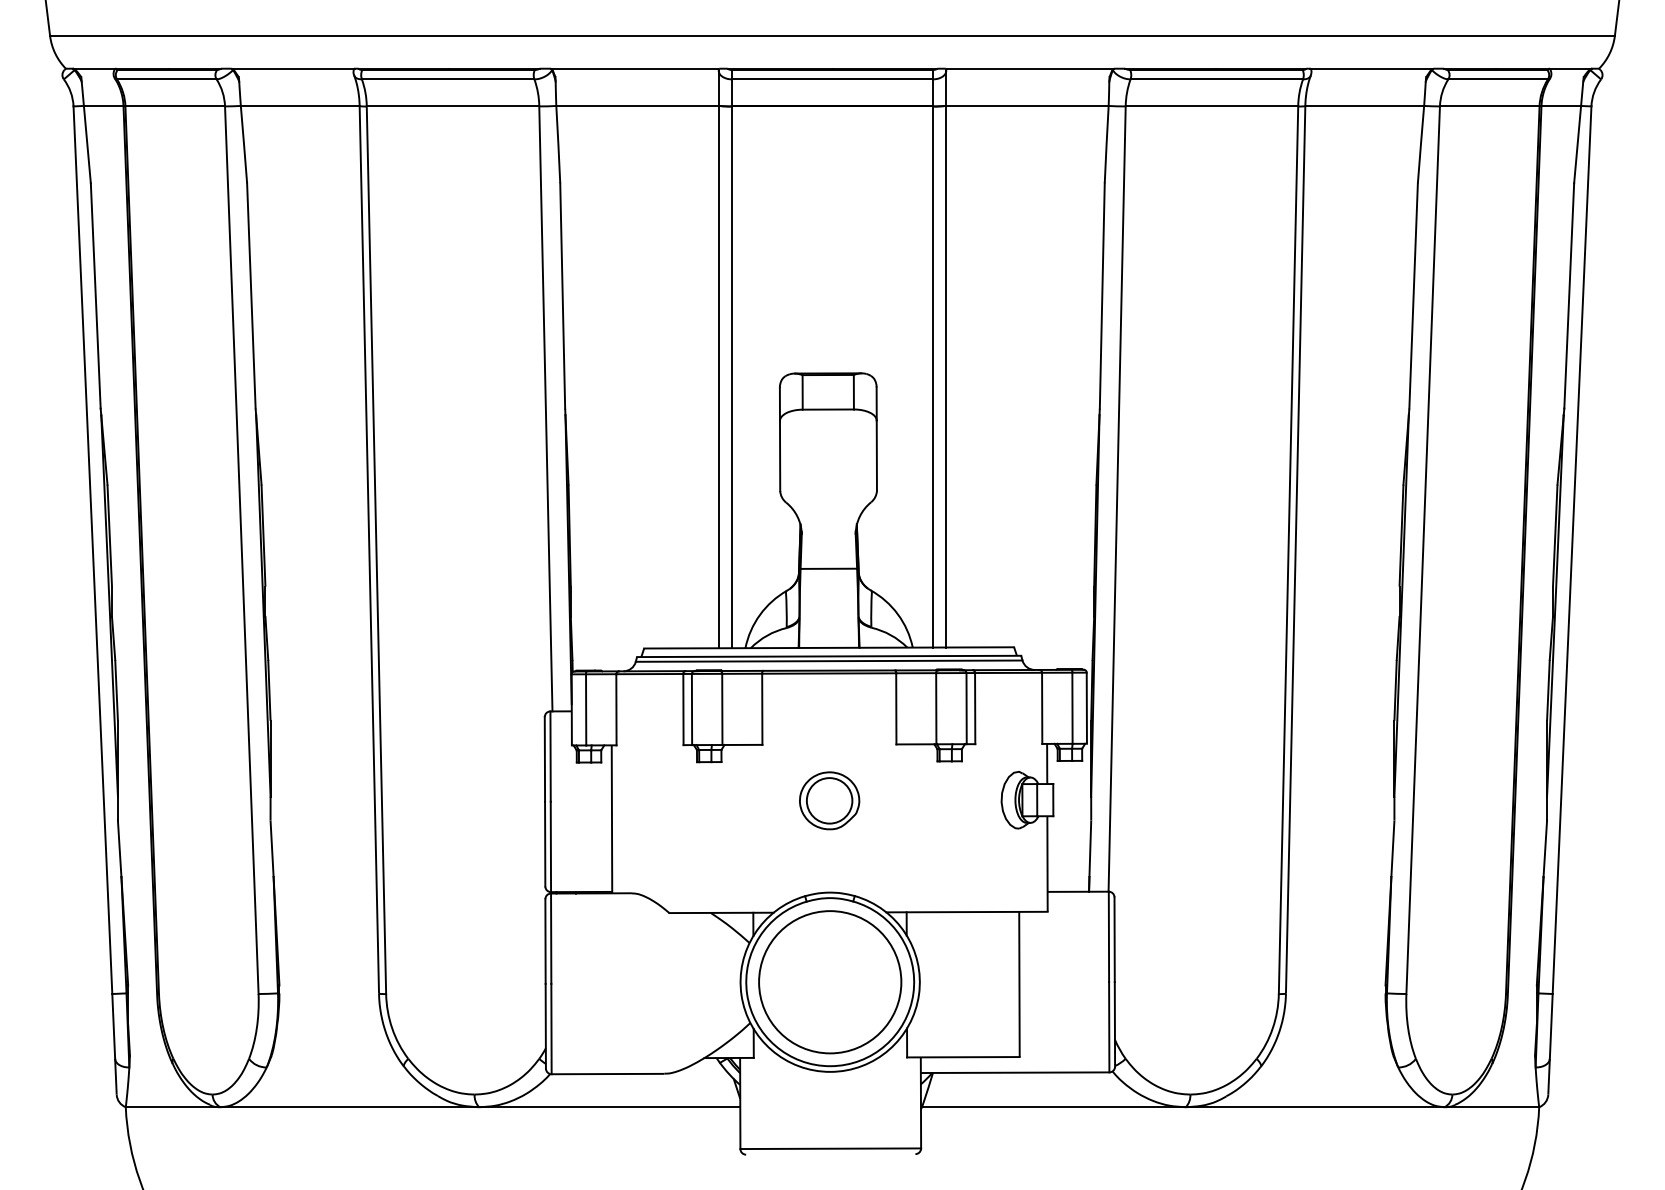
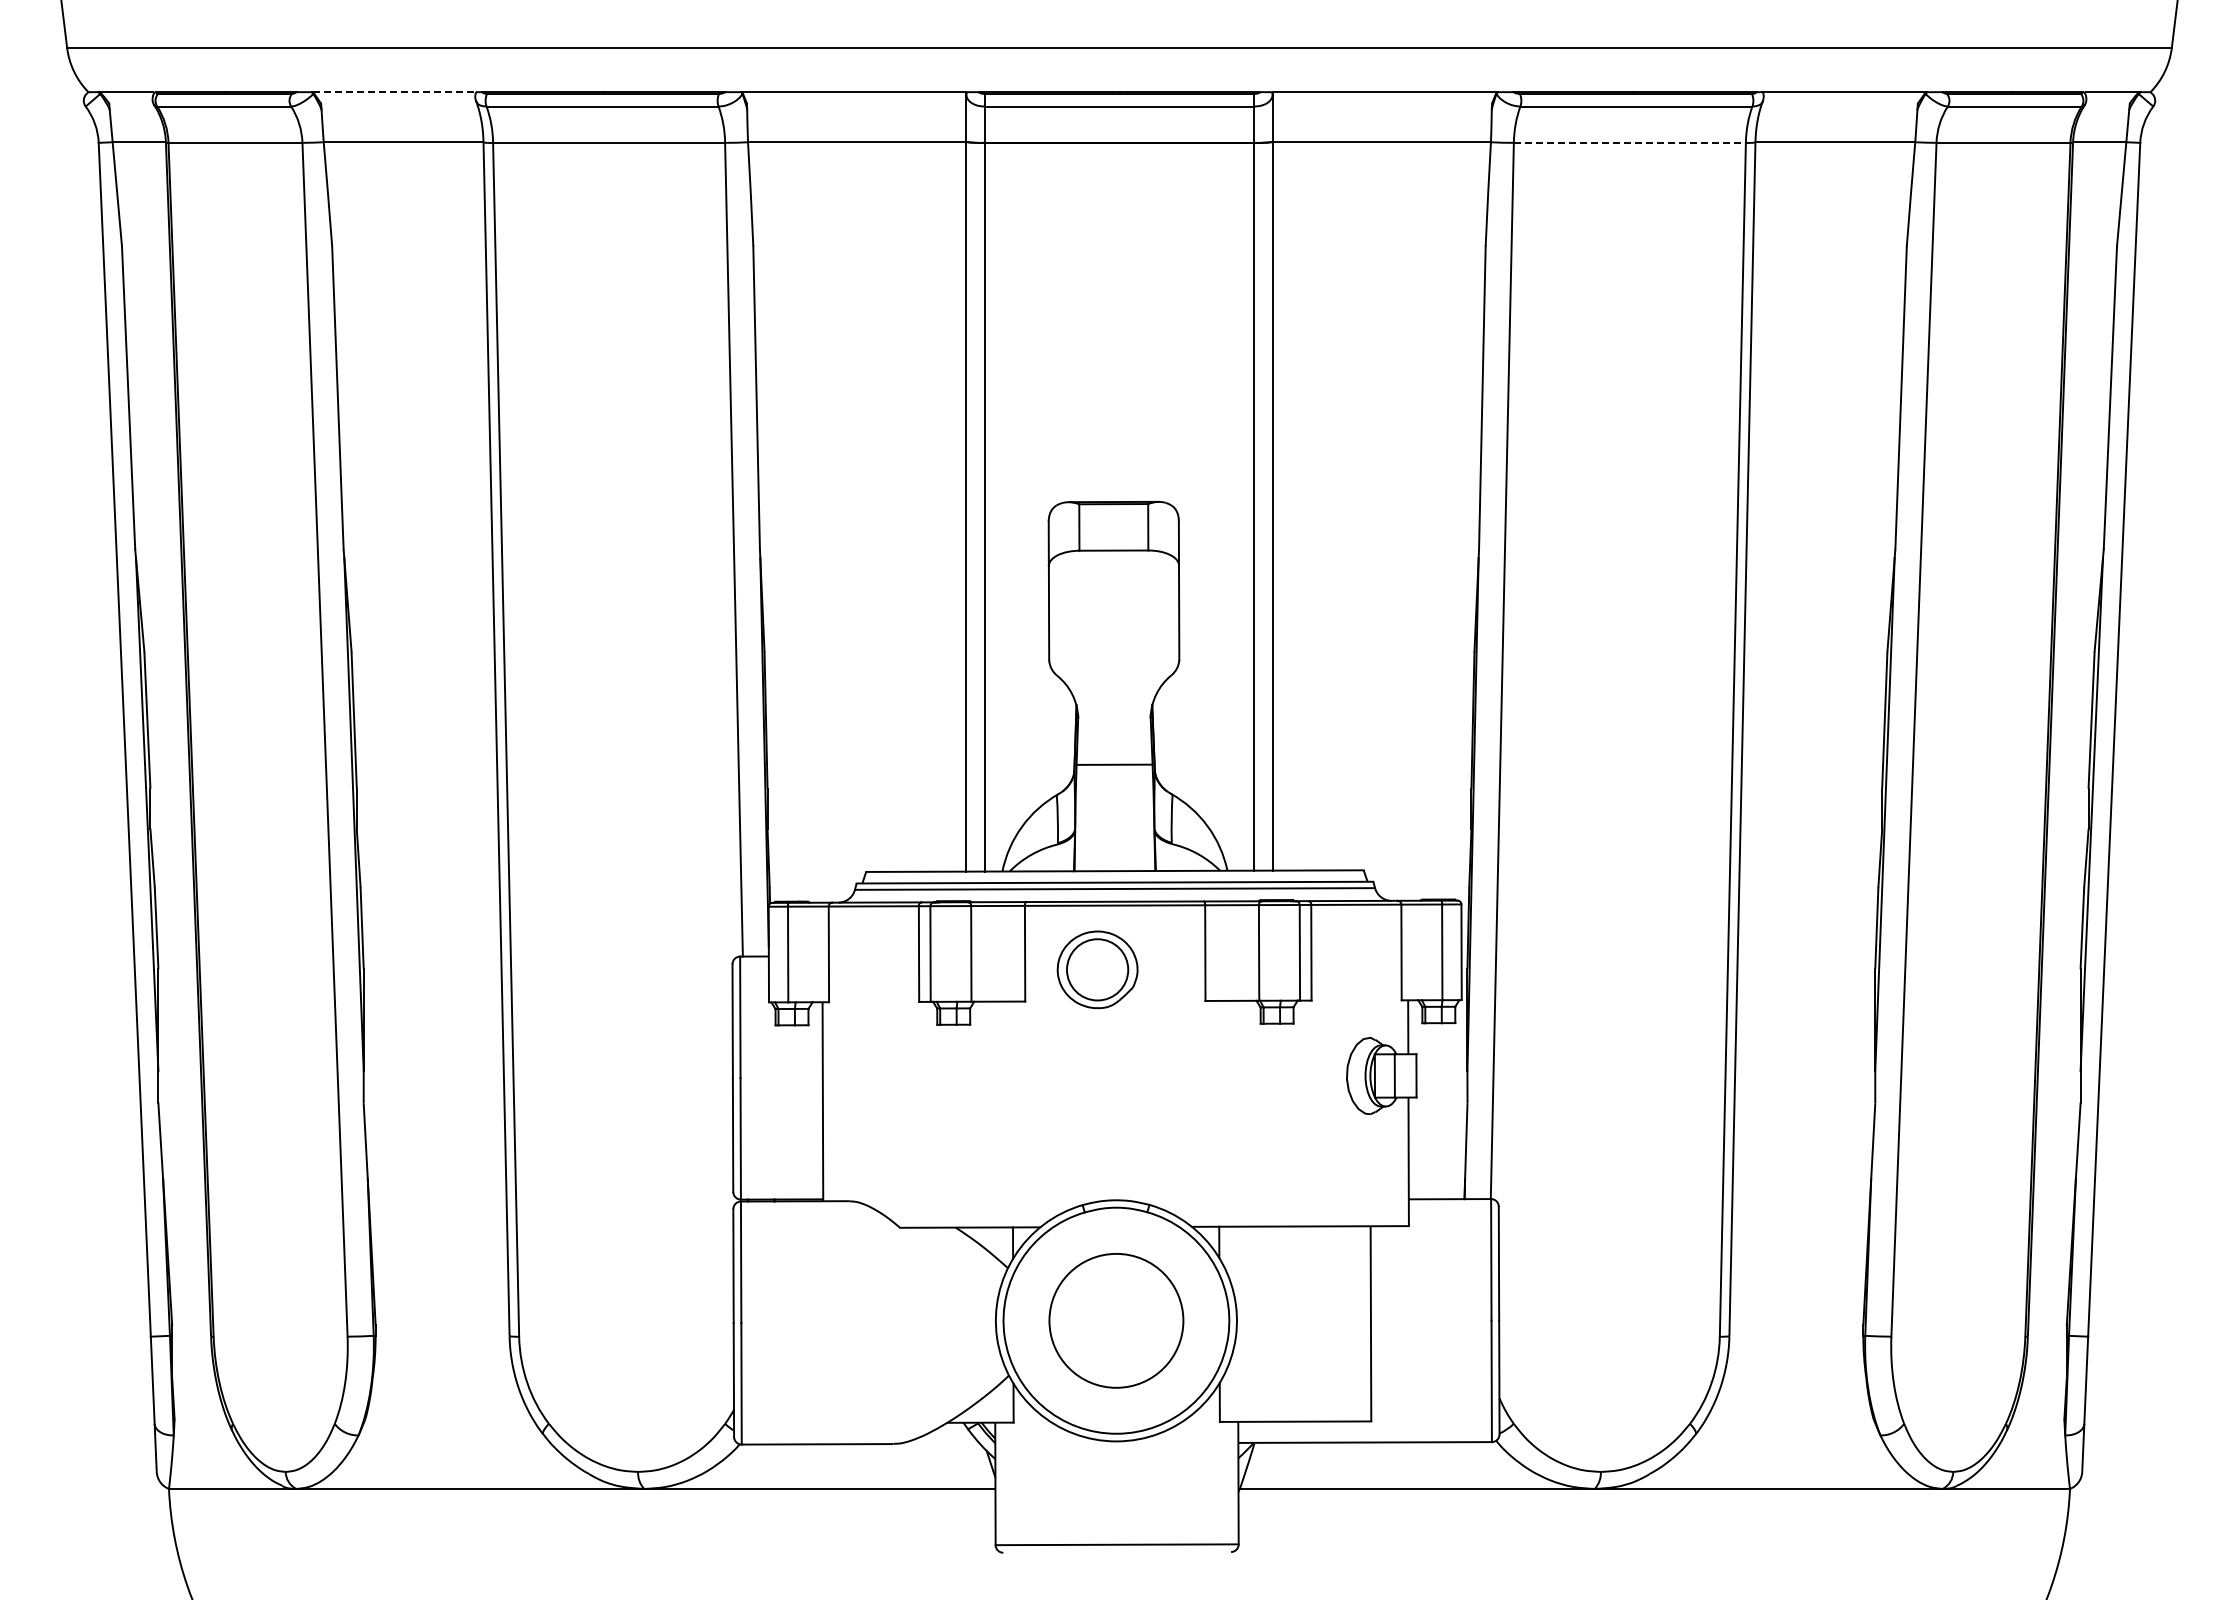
line: (294, 68) -> (395, 92), solid -> dashed
line: (1212, 106) -> (1630, 142), solid -> dashed
part: (829, 800) -> (1097, 969), moved
circle: (830, 981) -> (1116, 1320), size x0.7

